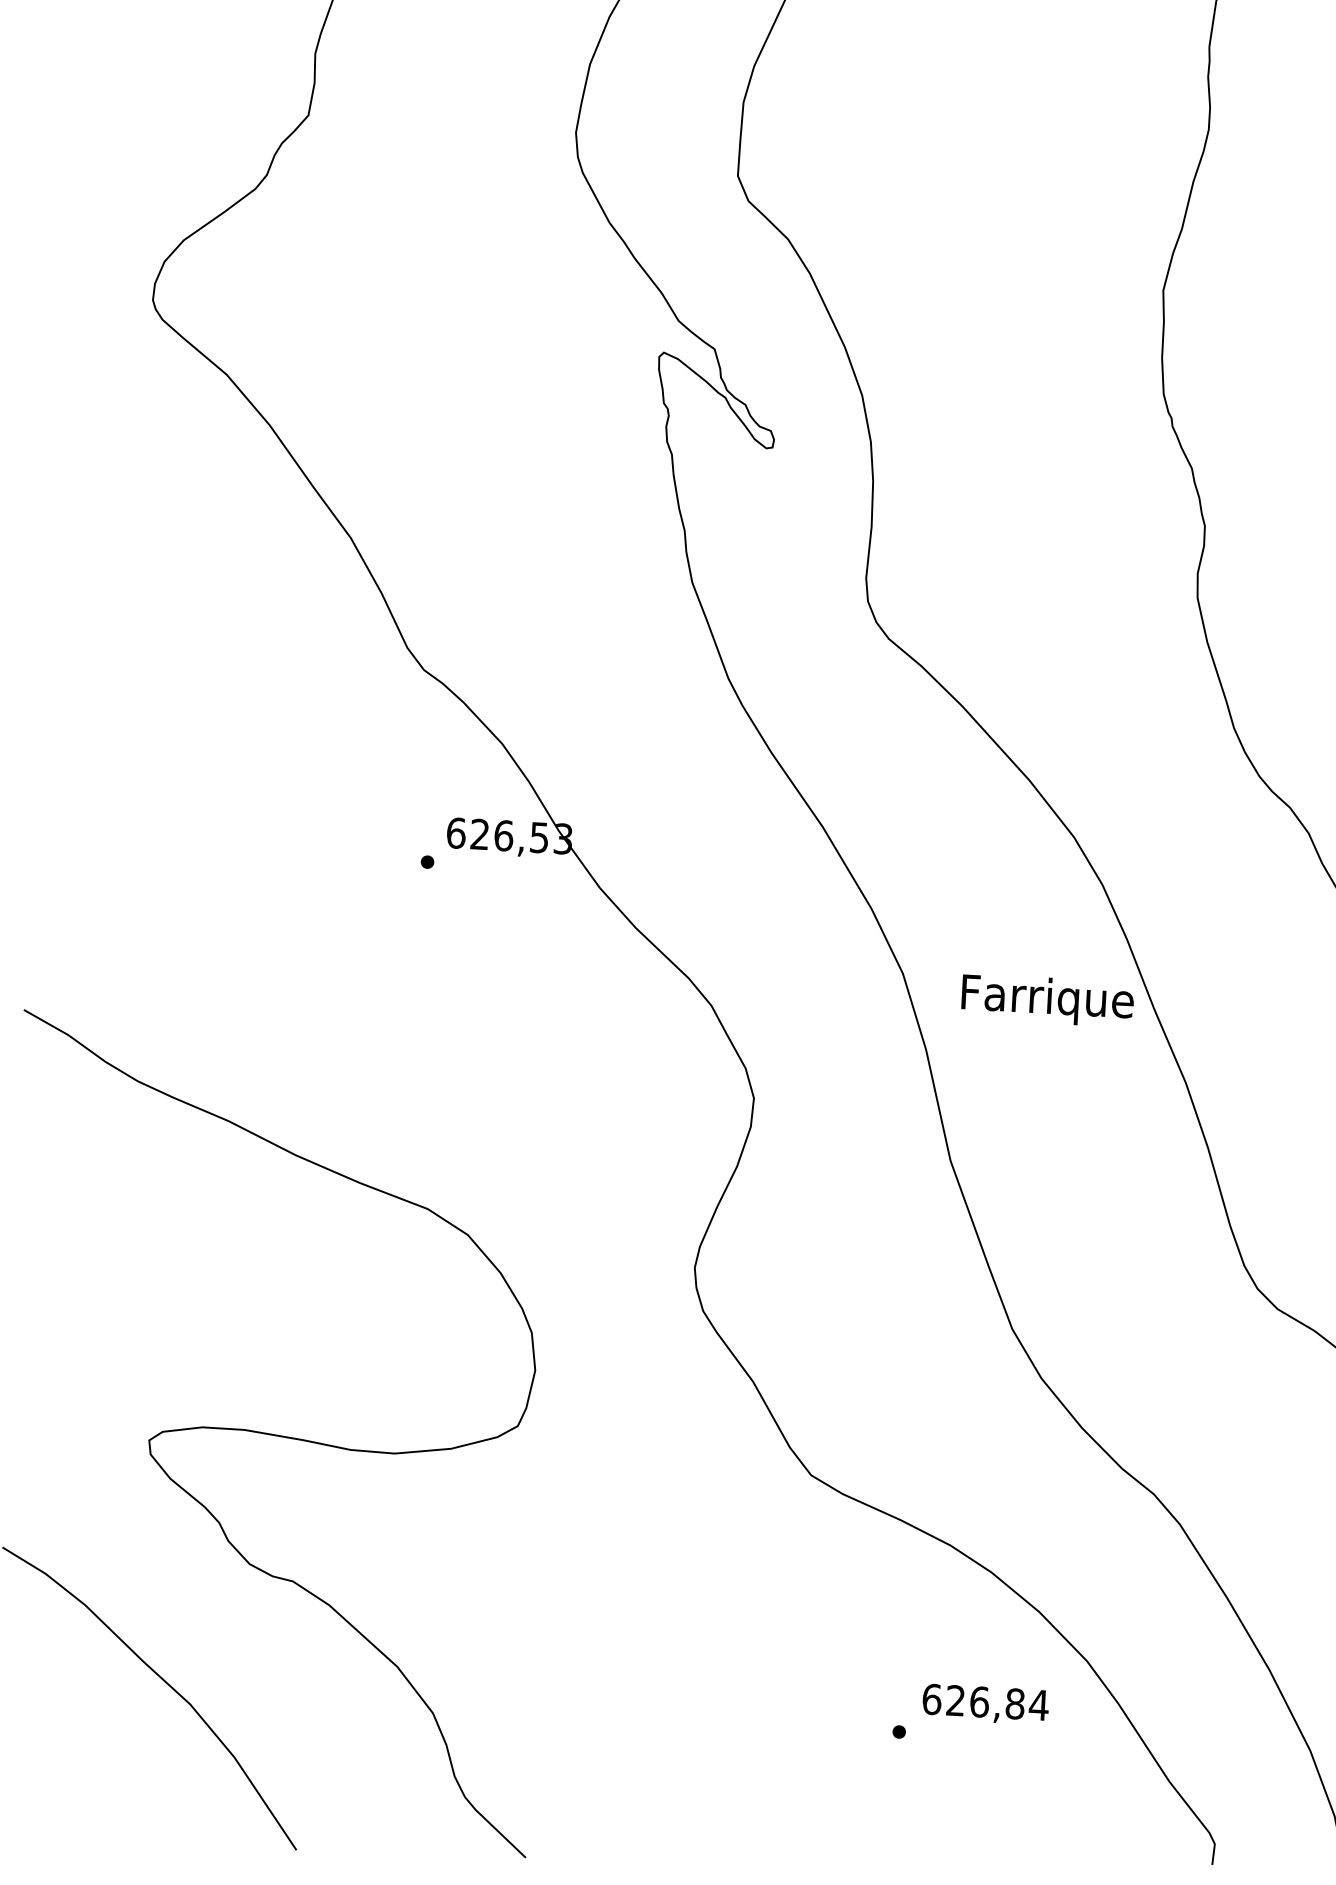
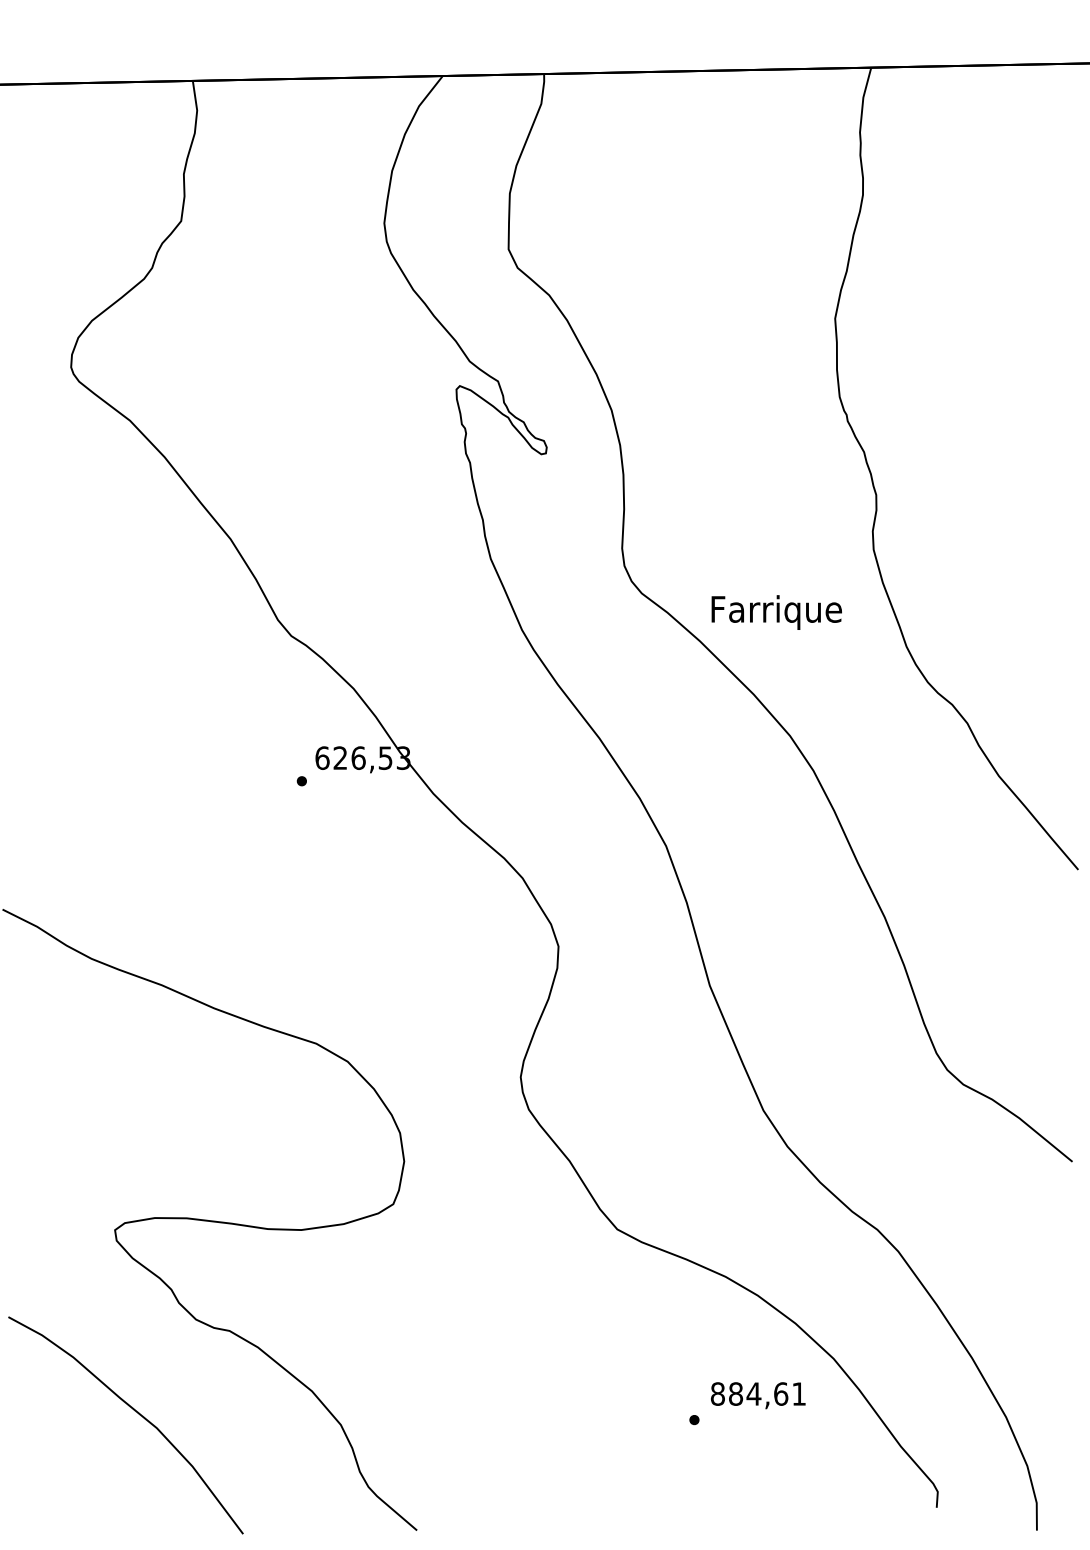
text: (1047, 1000) -> (776, 612), moved
text: (985, 1701) -> (758, 1393), 626,84 -> 884,61

